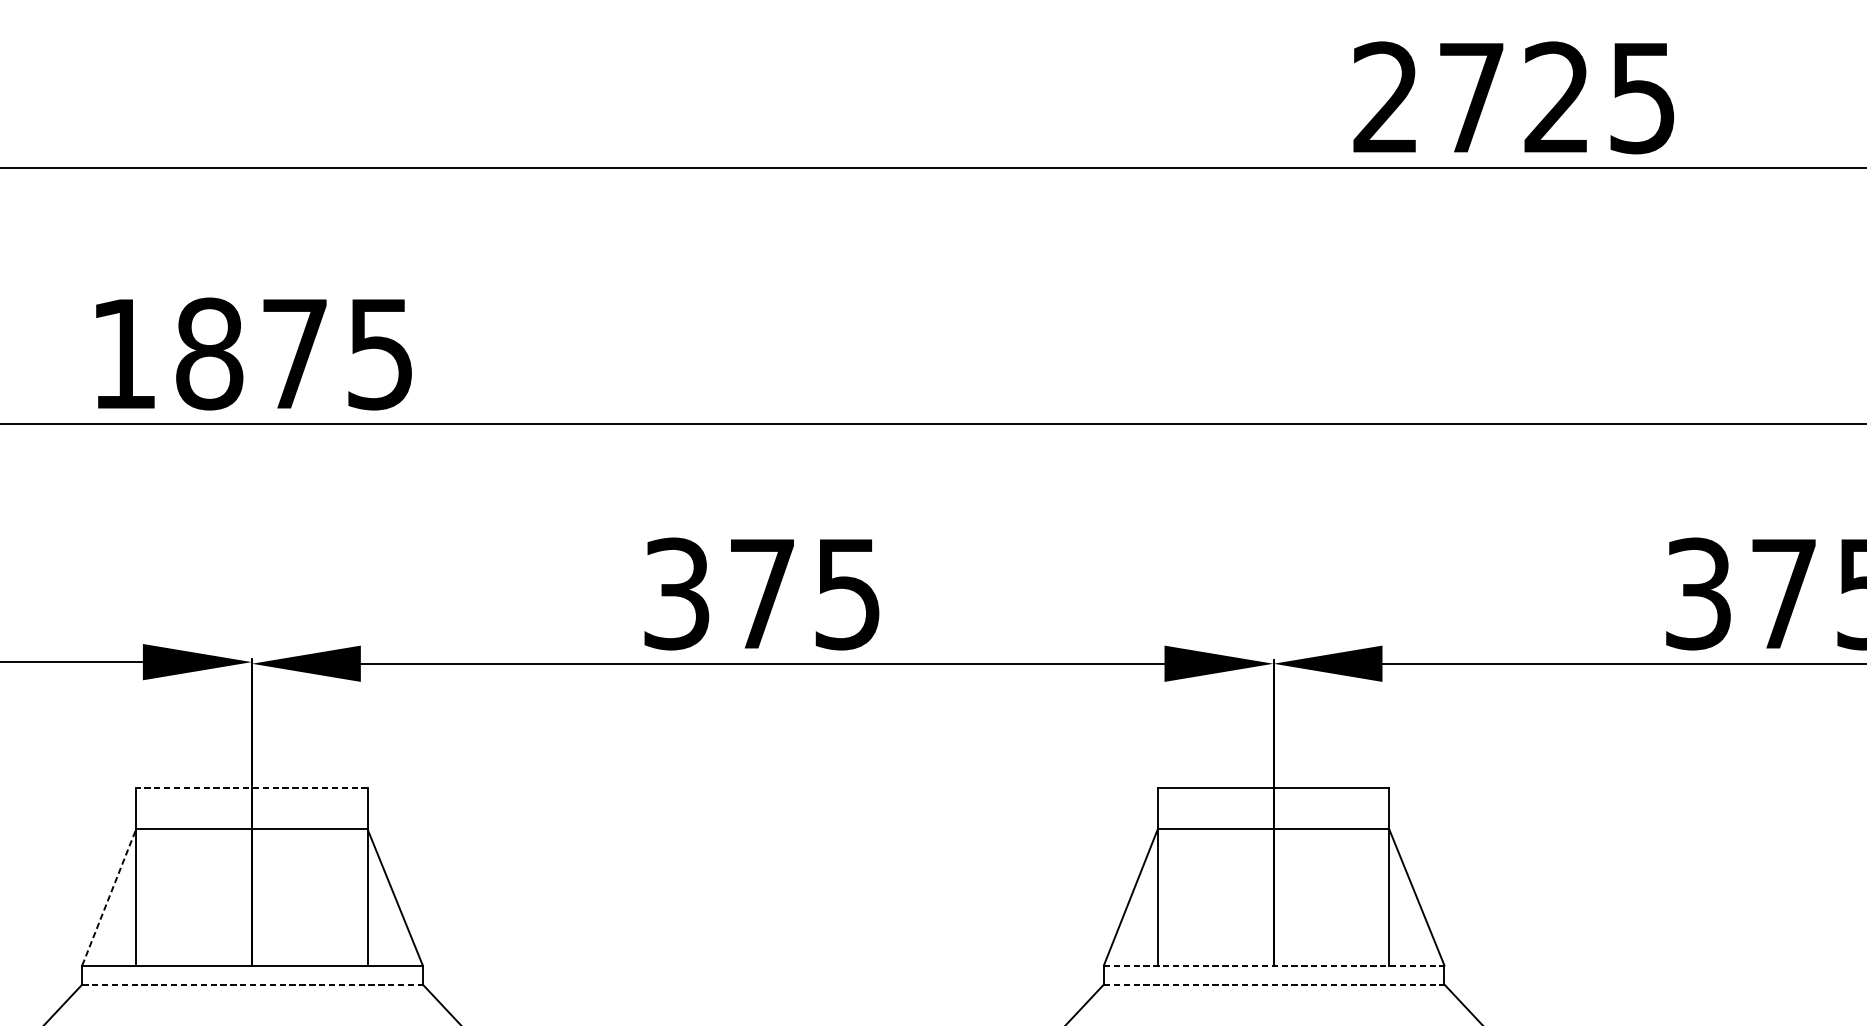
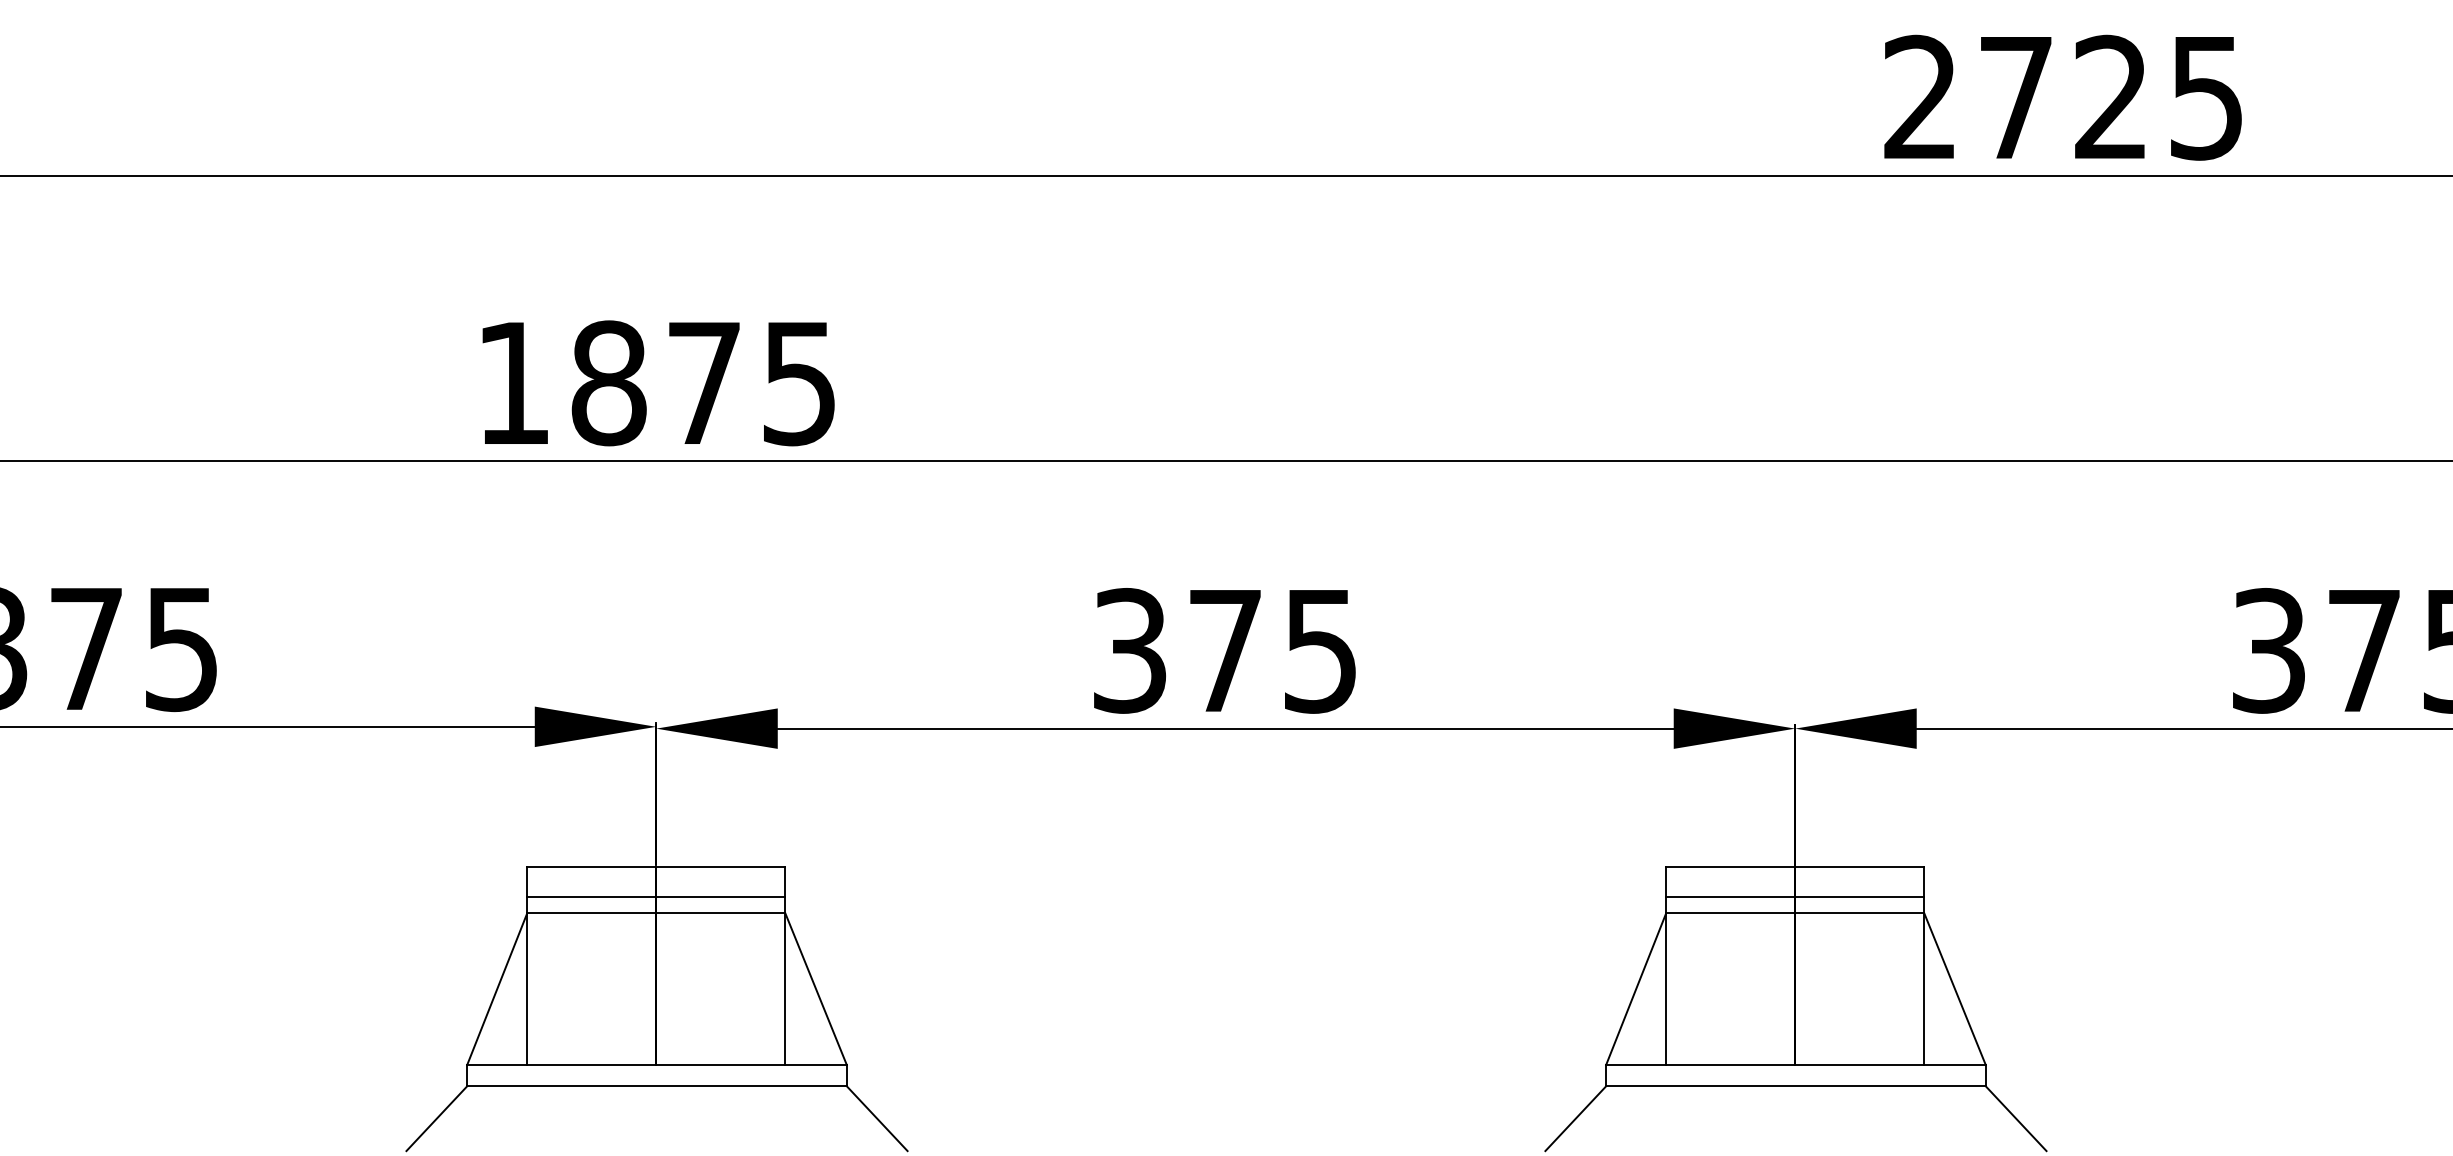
line: (251, 788) -> (655, 867), dashed -> solid
line: (252, 814) -> (656, 896), added
line: (1273, 814) -> (1795, 896), added
line: (109, 897) -> (497, 989), dashed -> solid
line: (1273, 965) -> (1795, 1065), dashed -> solid
line: (252, 984) -> (657, 1086), dashed -> solid
line: (1273, 984) -> (1795, 1086), dashed -> solid

